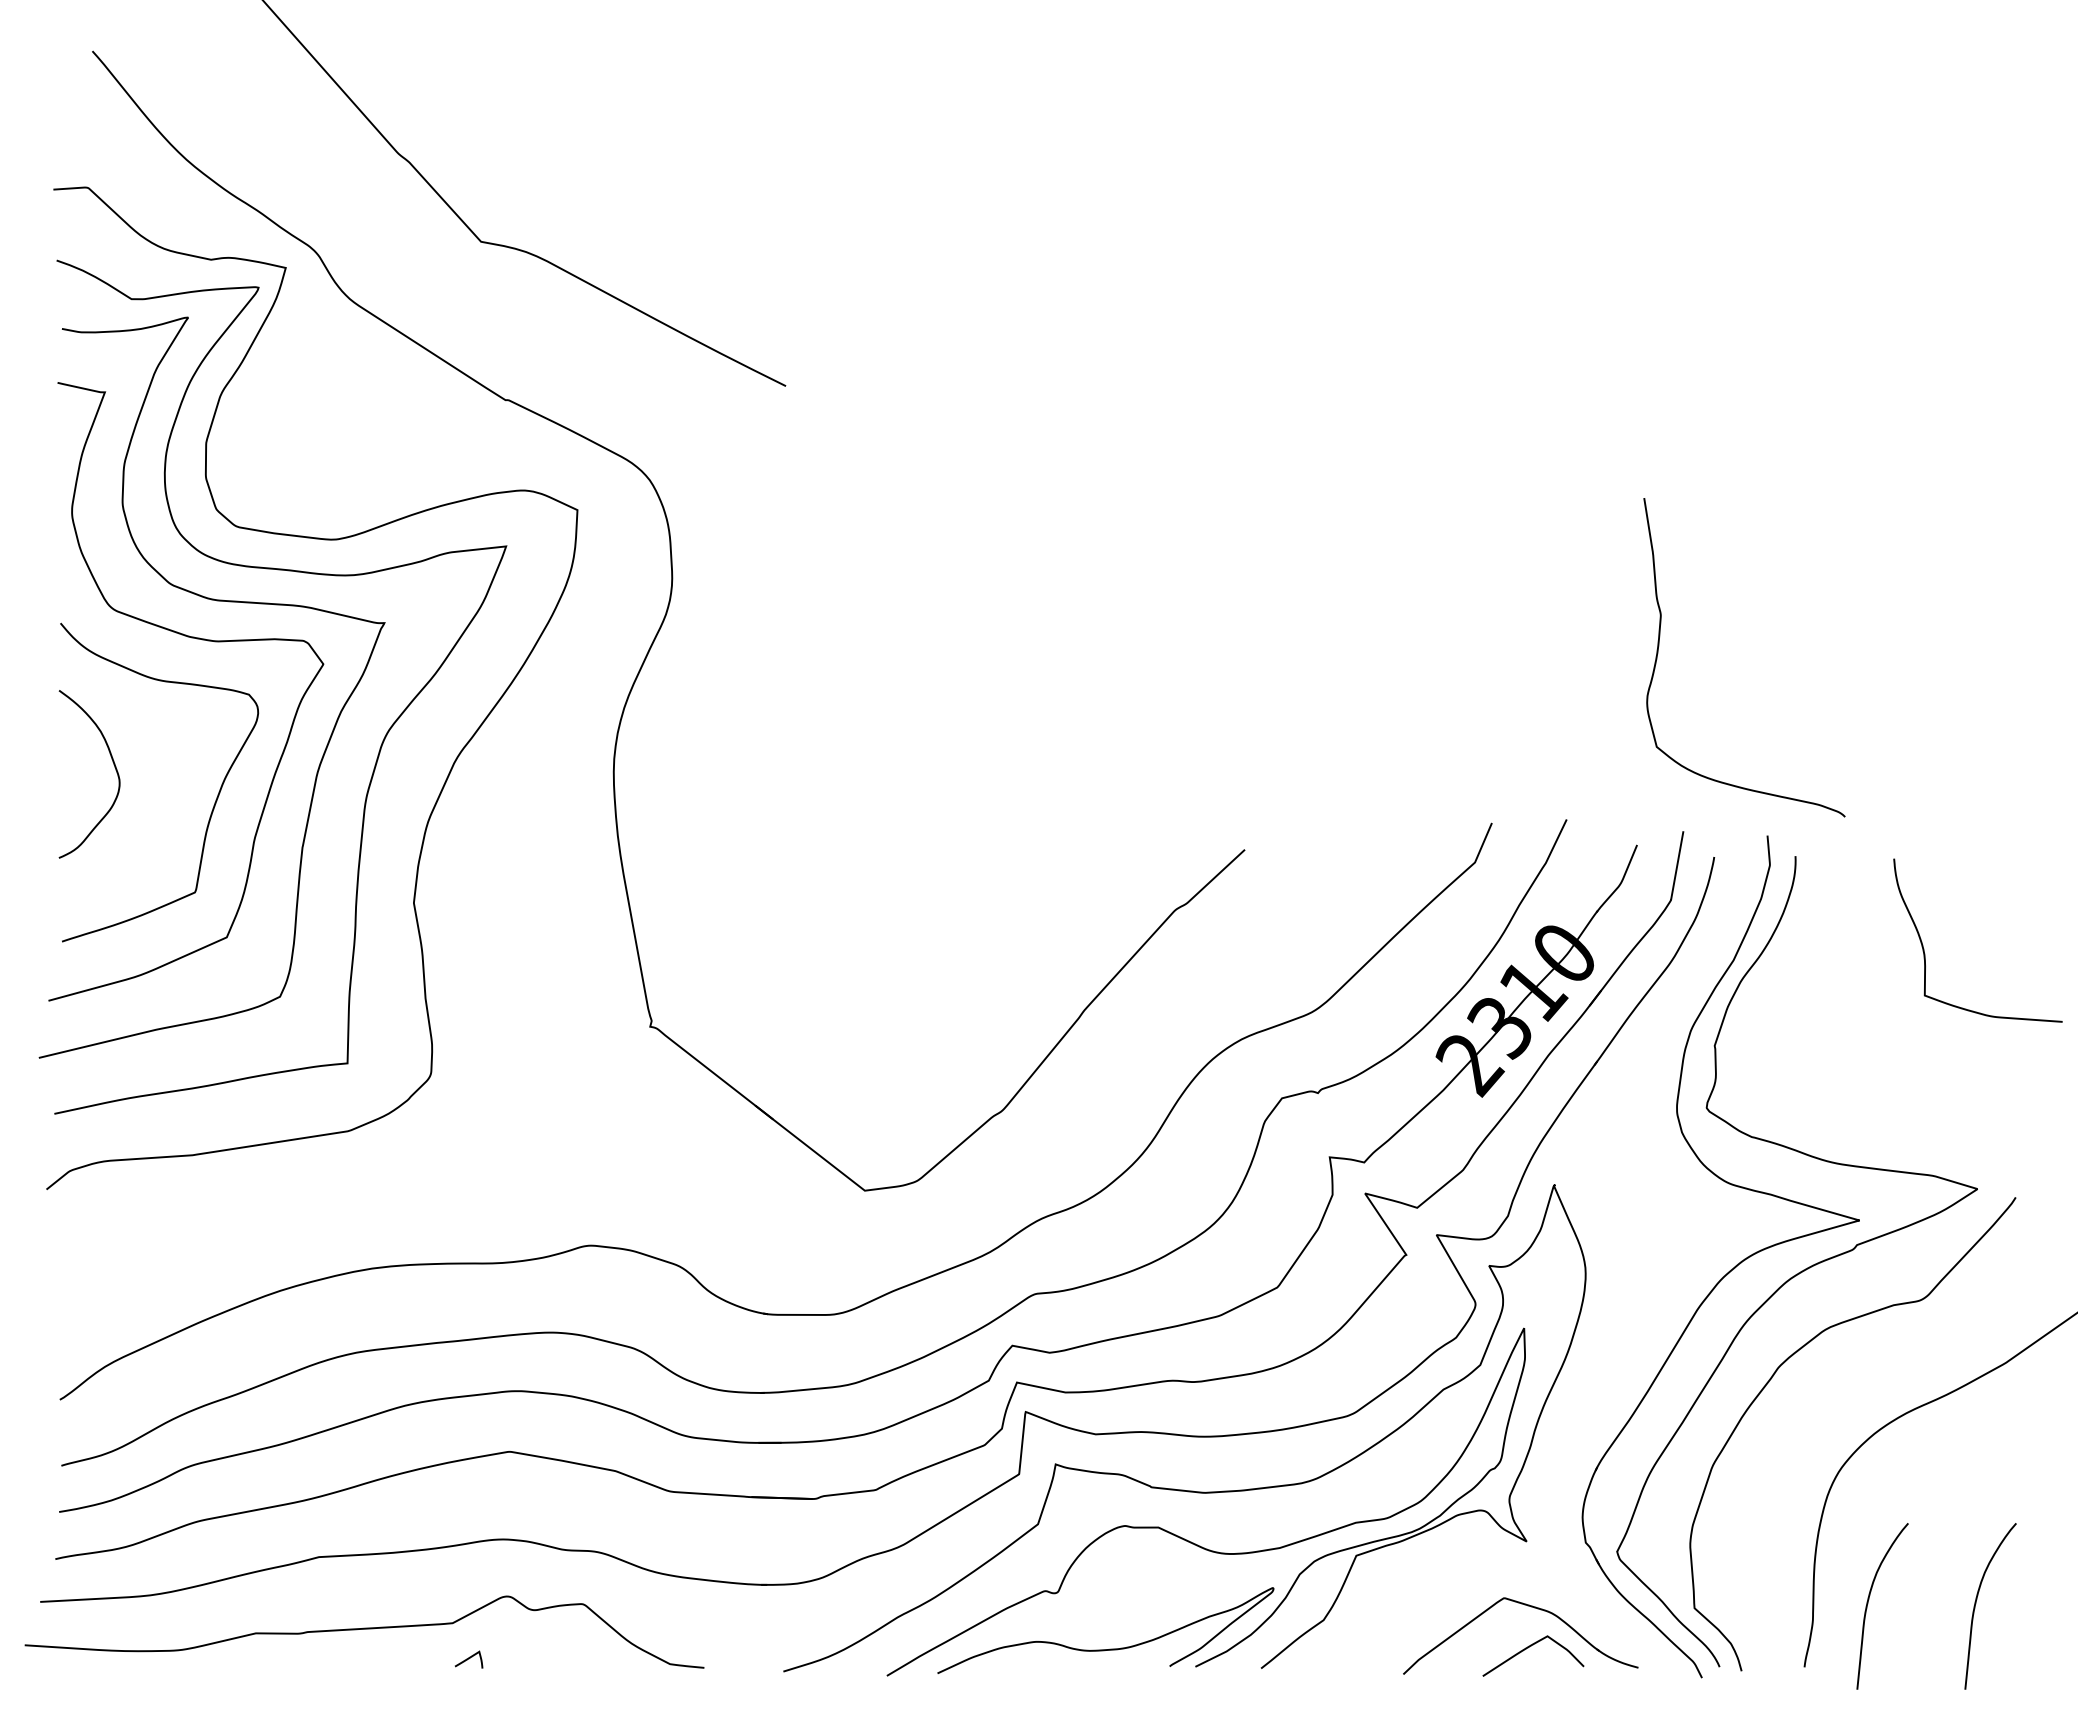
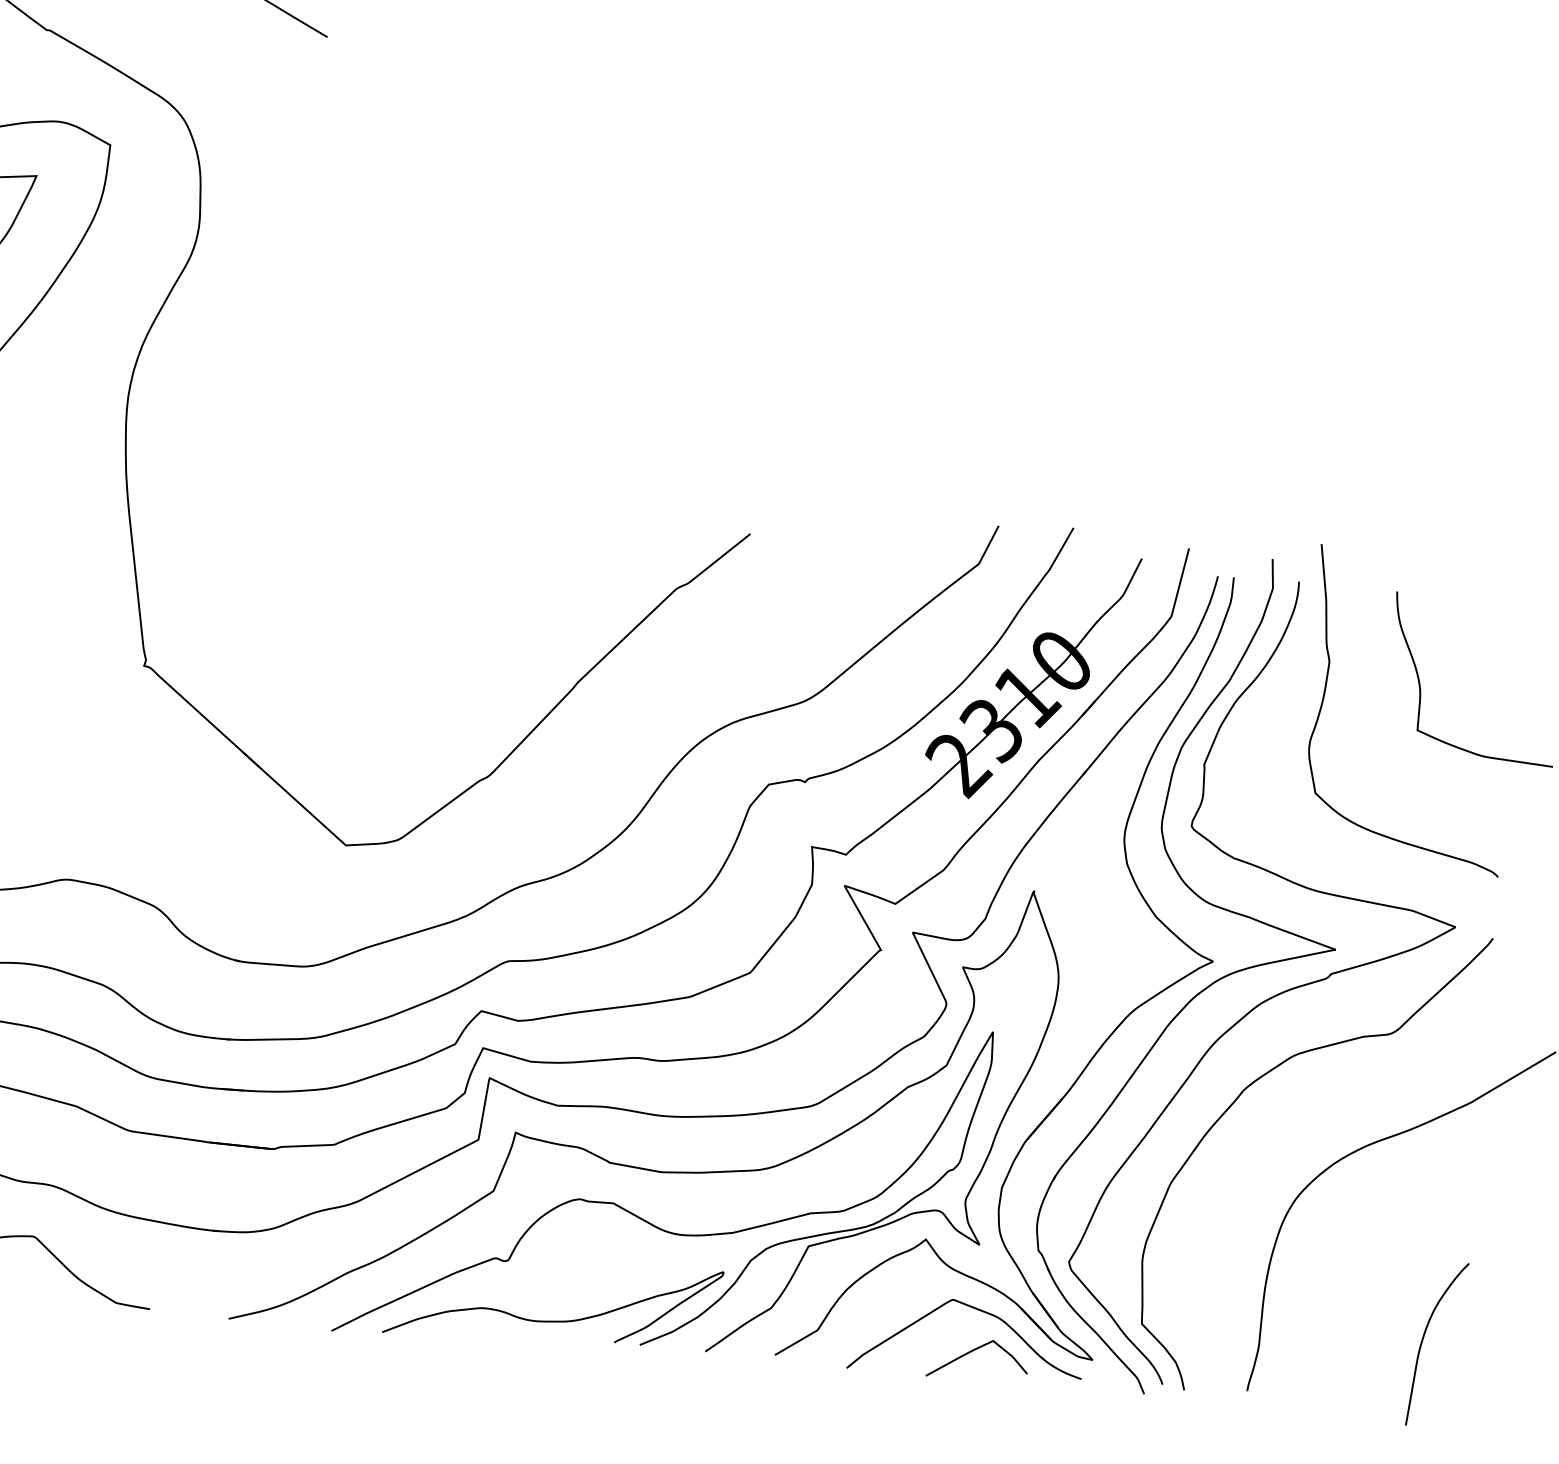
curve: (1659, 646) -> (1325, 693), moved
part: (1635, 1329) -> (1103, 1041), added
curve: (1868, 1604) -> (1315, 1333), removed

